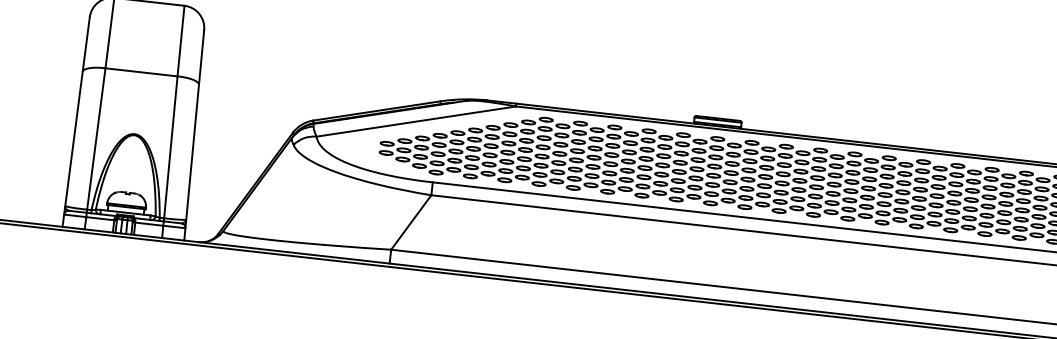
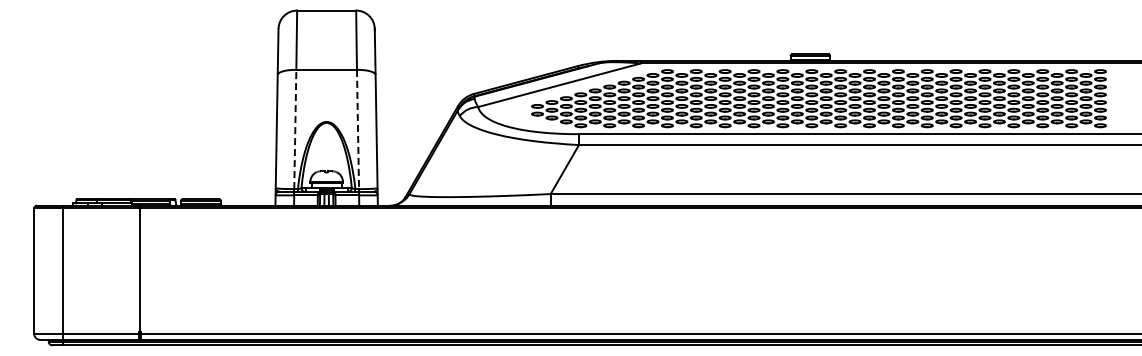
line: (96, 139) -> (295, 129), solid -> dashed
line: (171, 147) -> (358, 129), solid -> dashed

